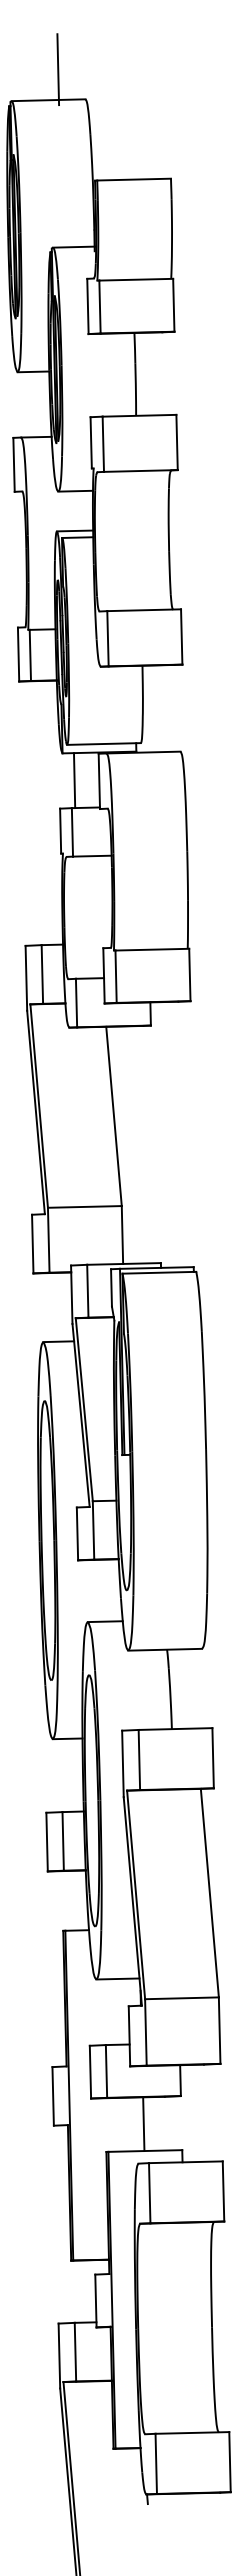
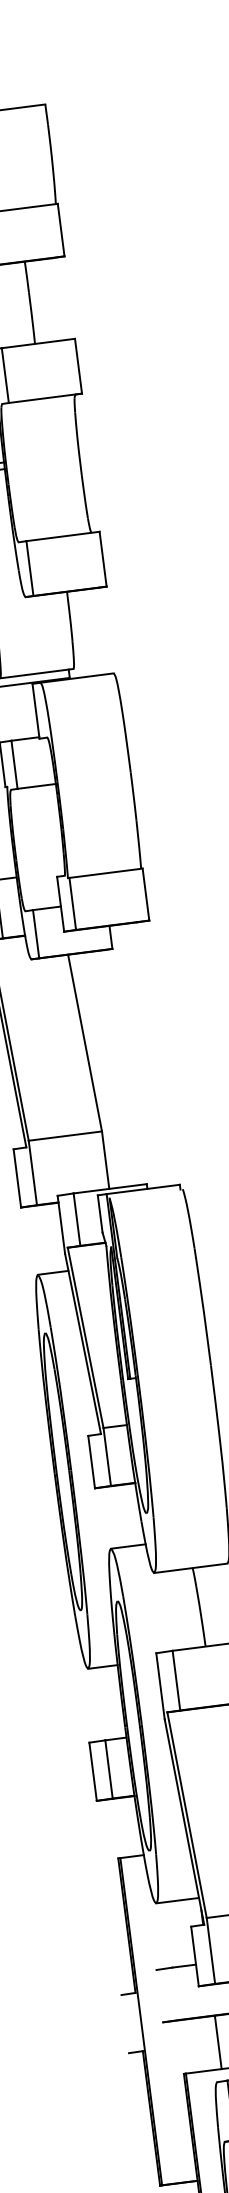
line: (74, 780) -> (11, 712), removed
line: (159, 1272) -> (146, 1193), removed
line: (90, 2071) -> (159, 1995), removed
line: (106, 2071) -> (175, 1993), removed
line: (52, 2096) -> (124, 2024), removed

